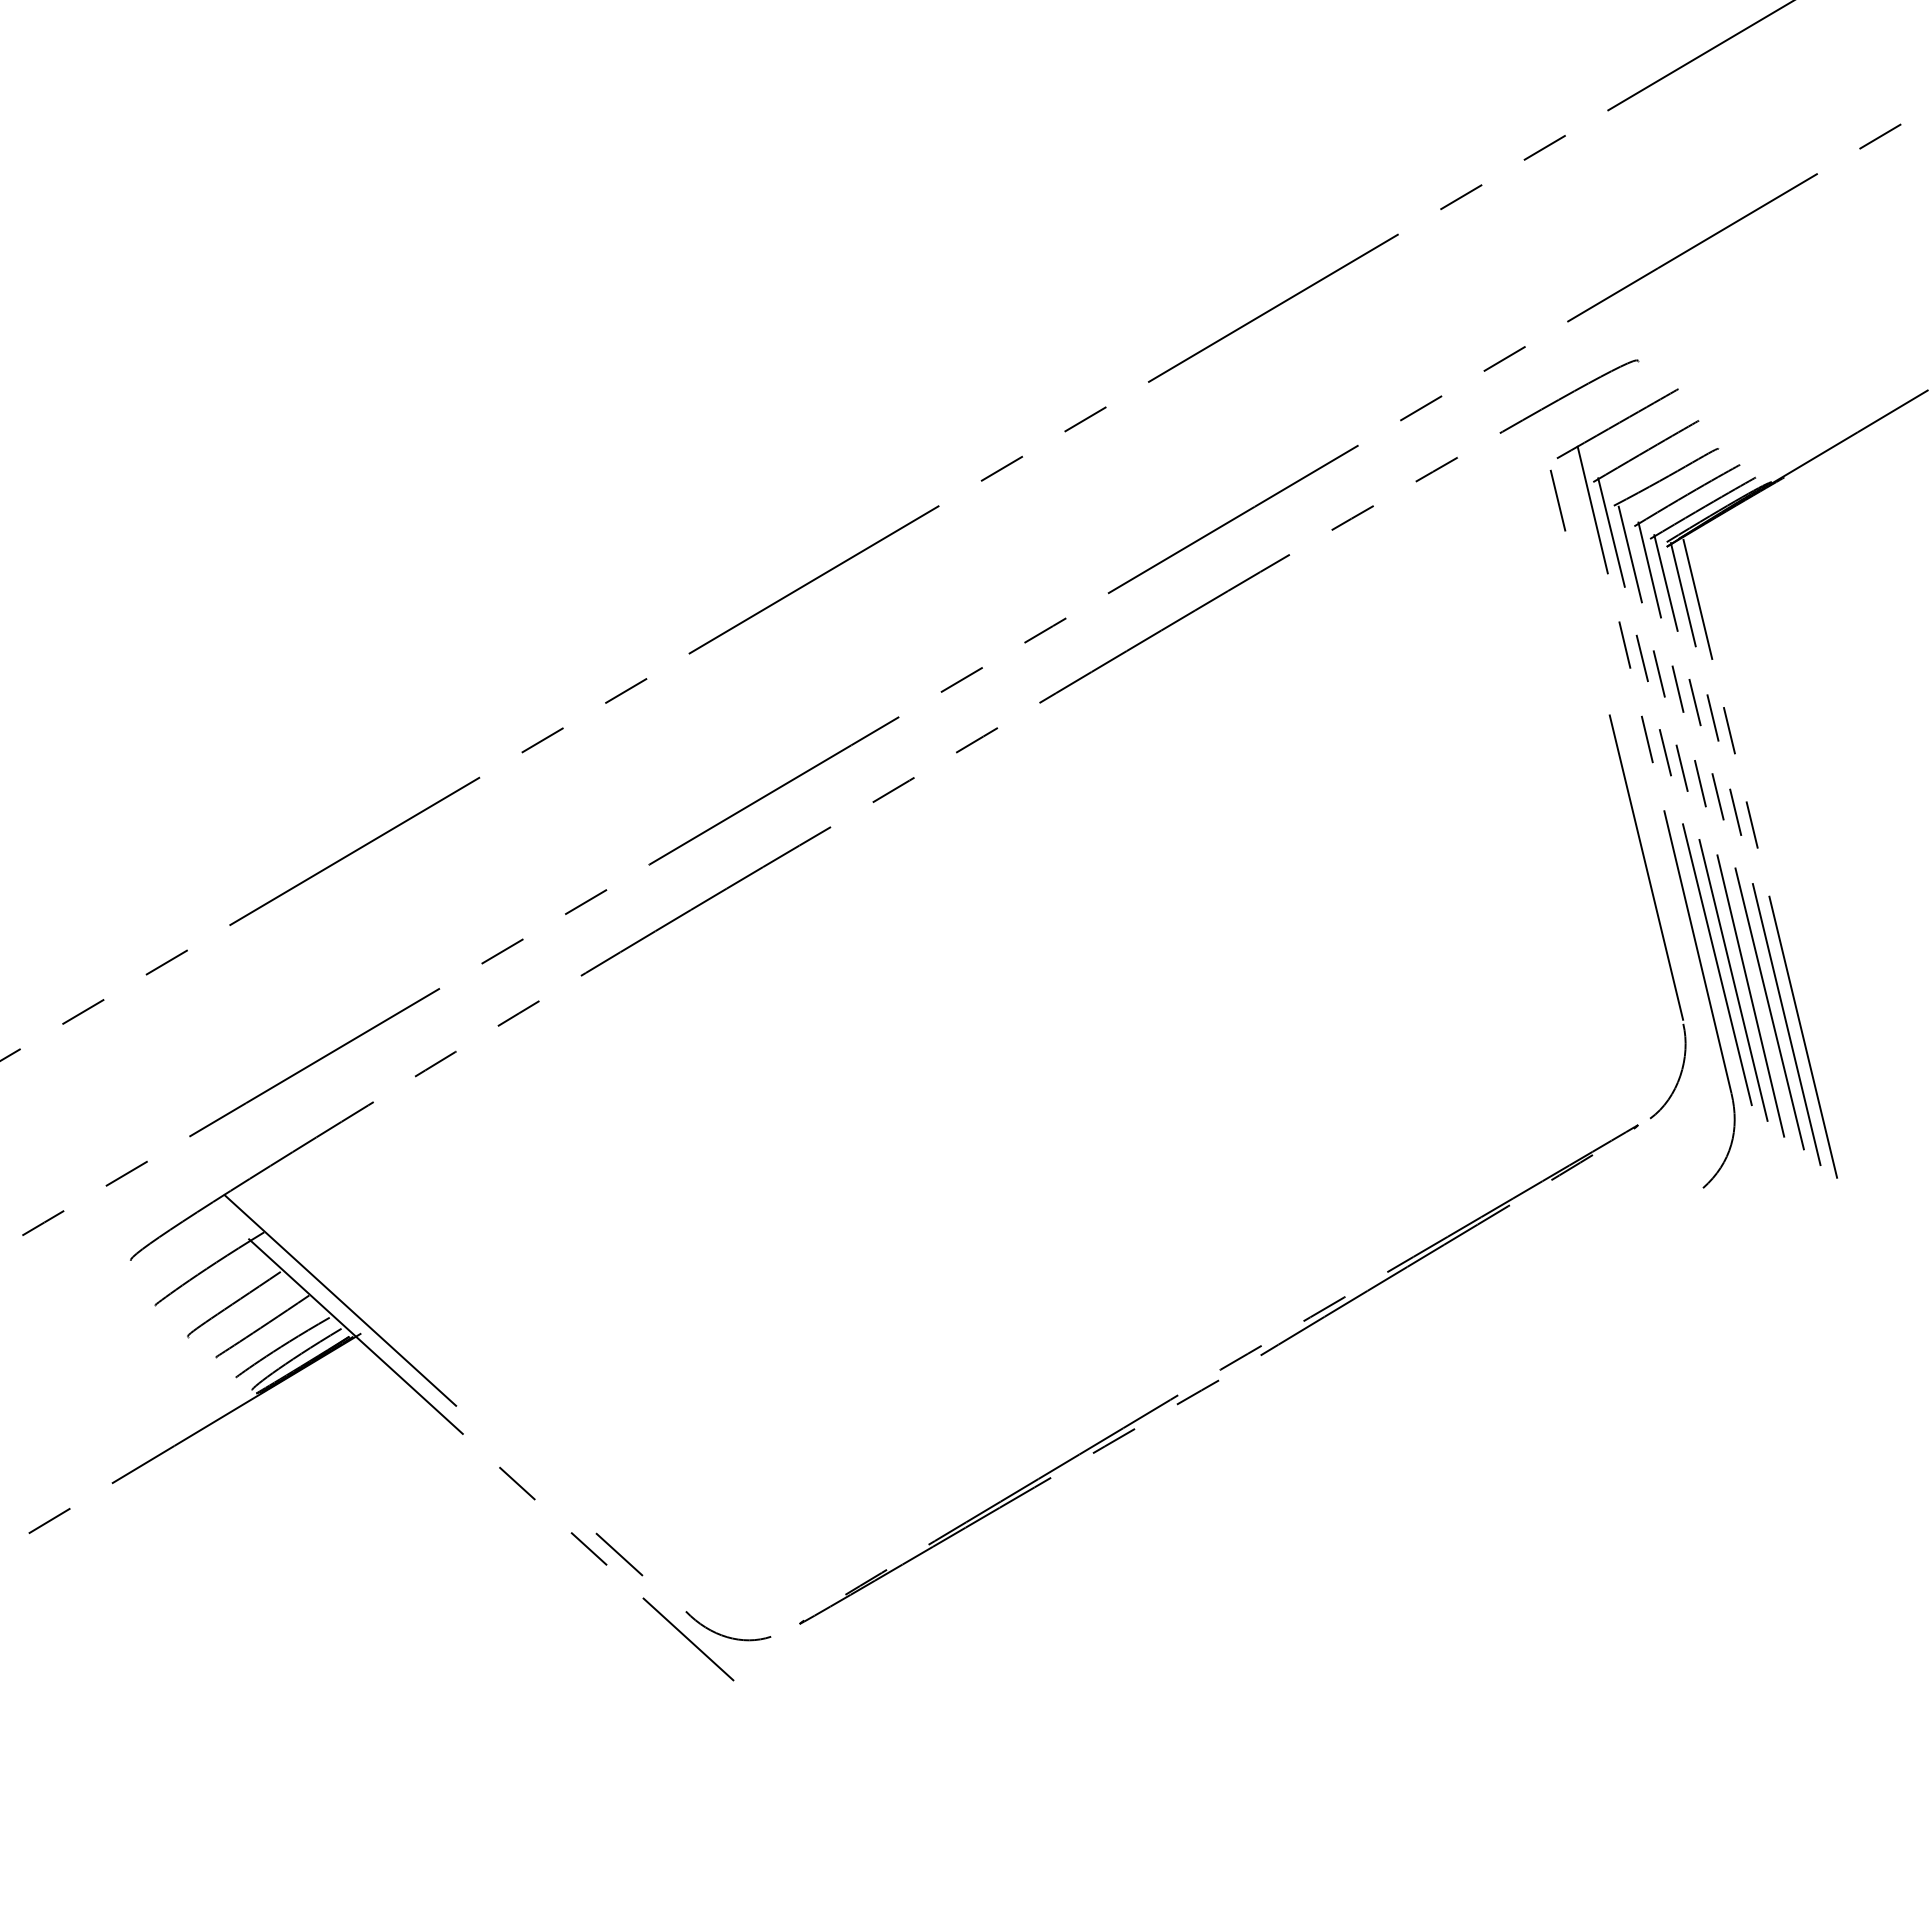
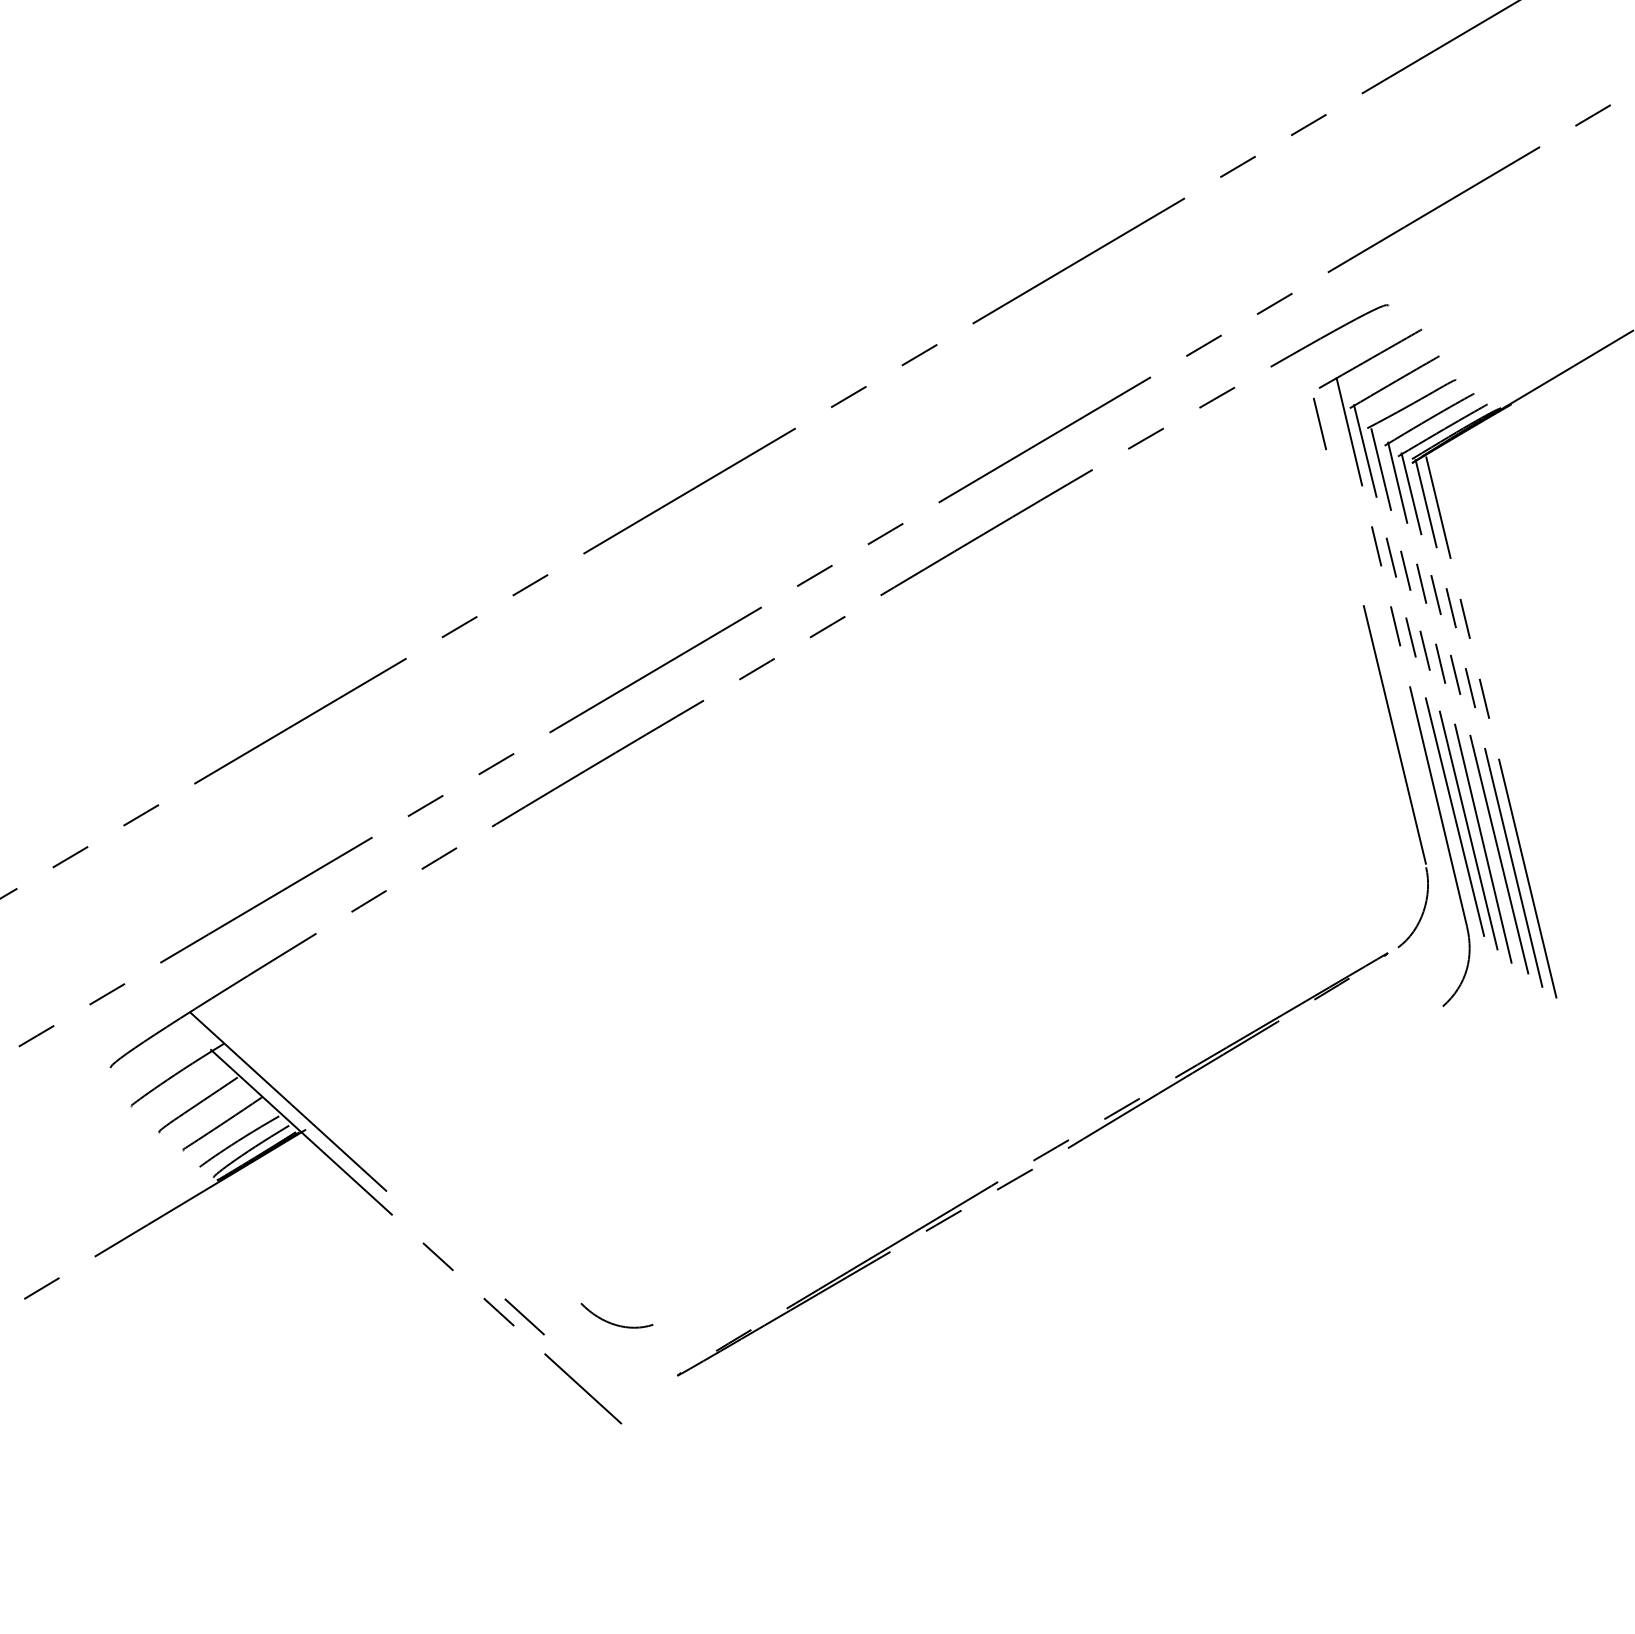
curve: (725, 1635) -> (614, 1323), moved

